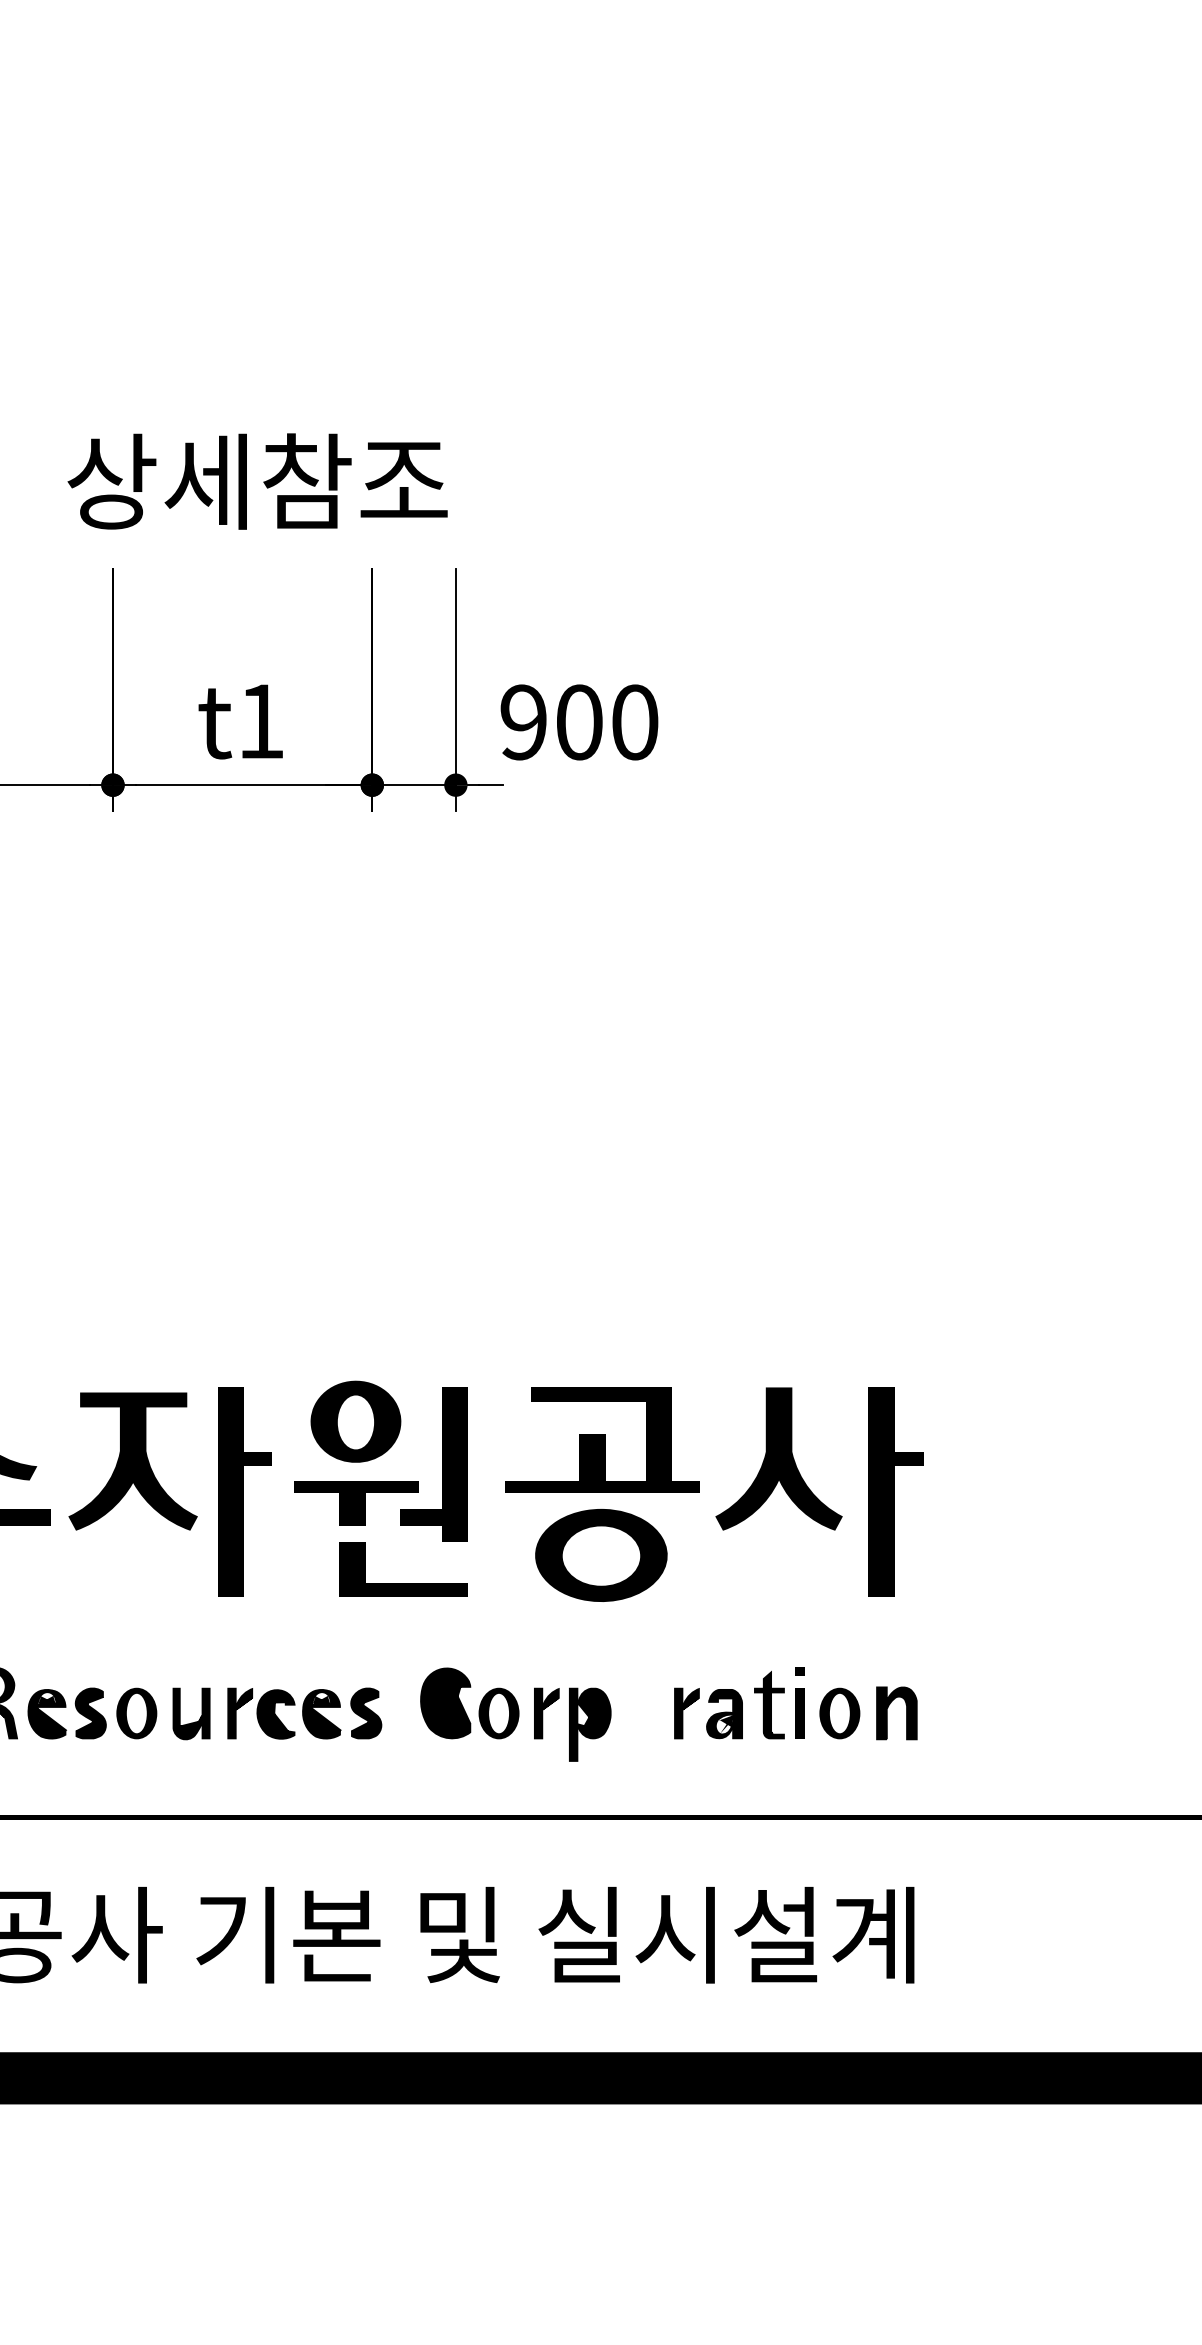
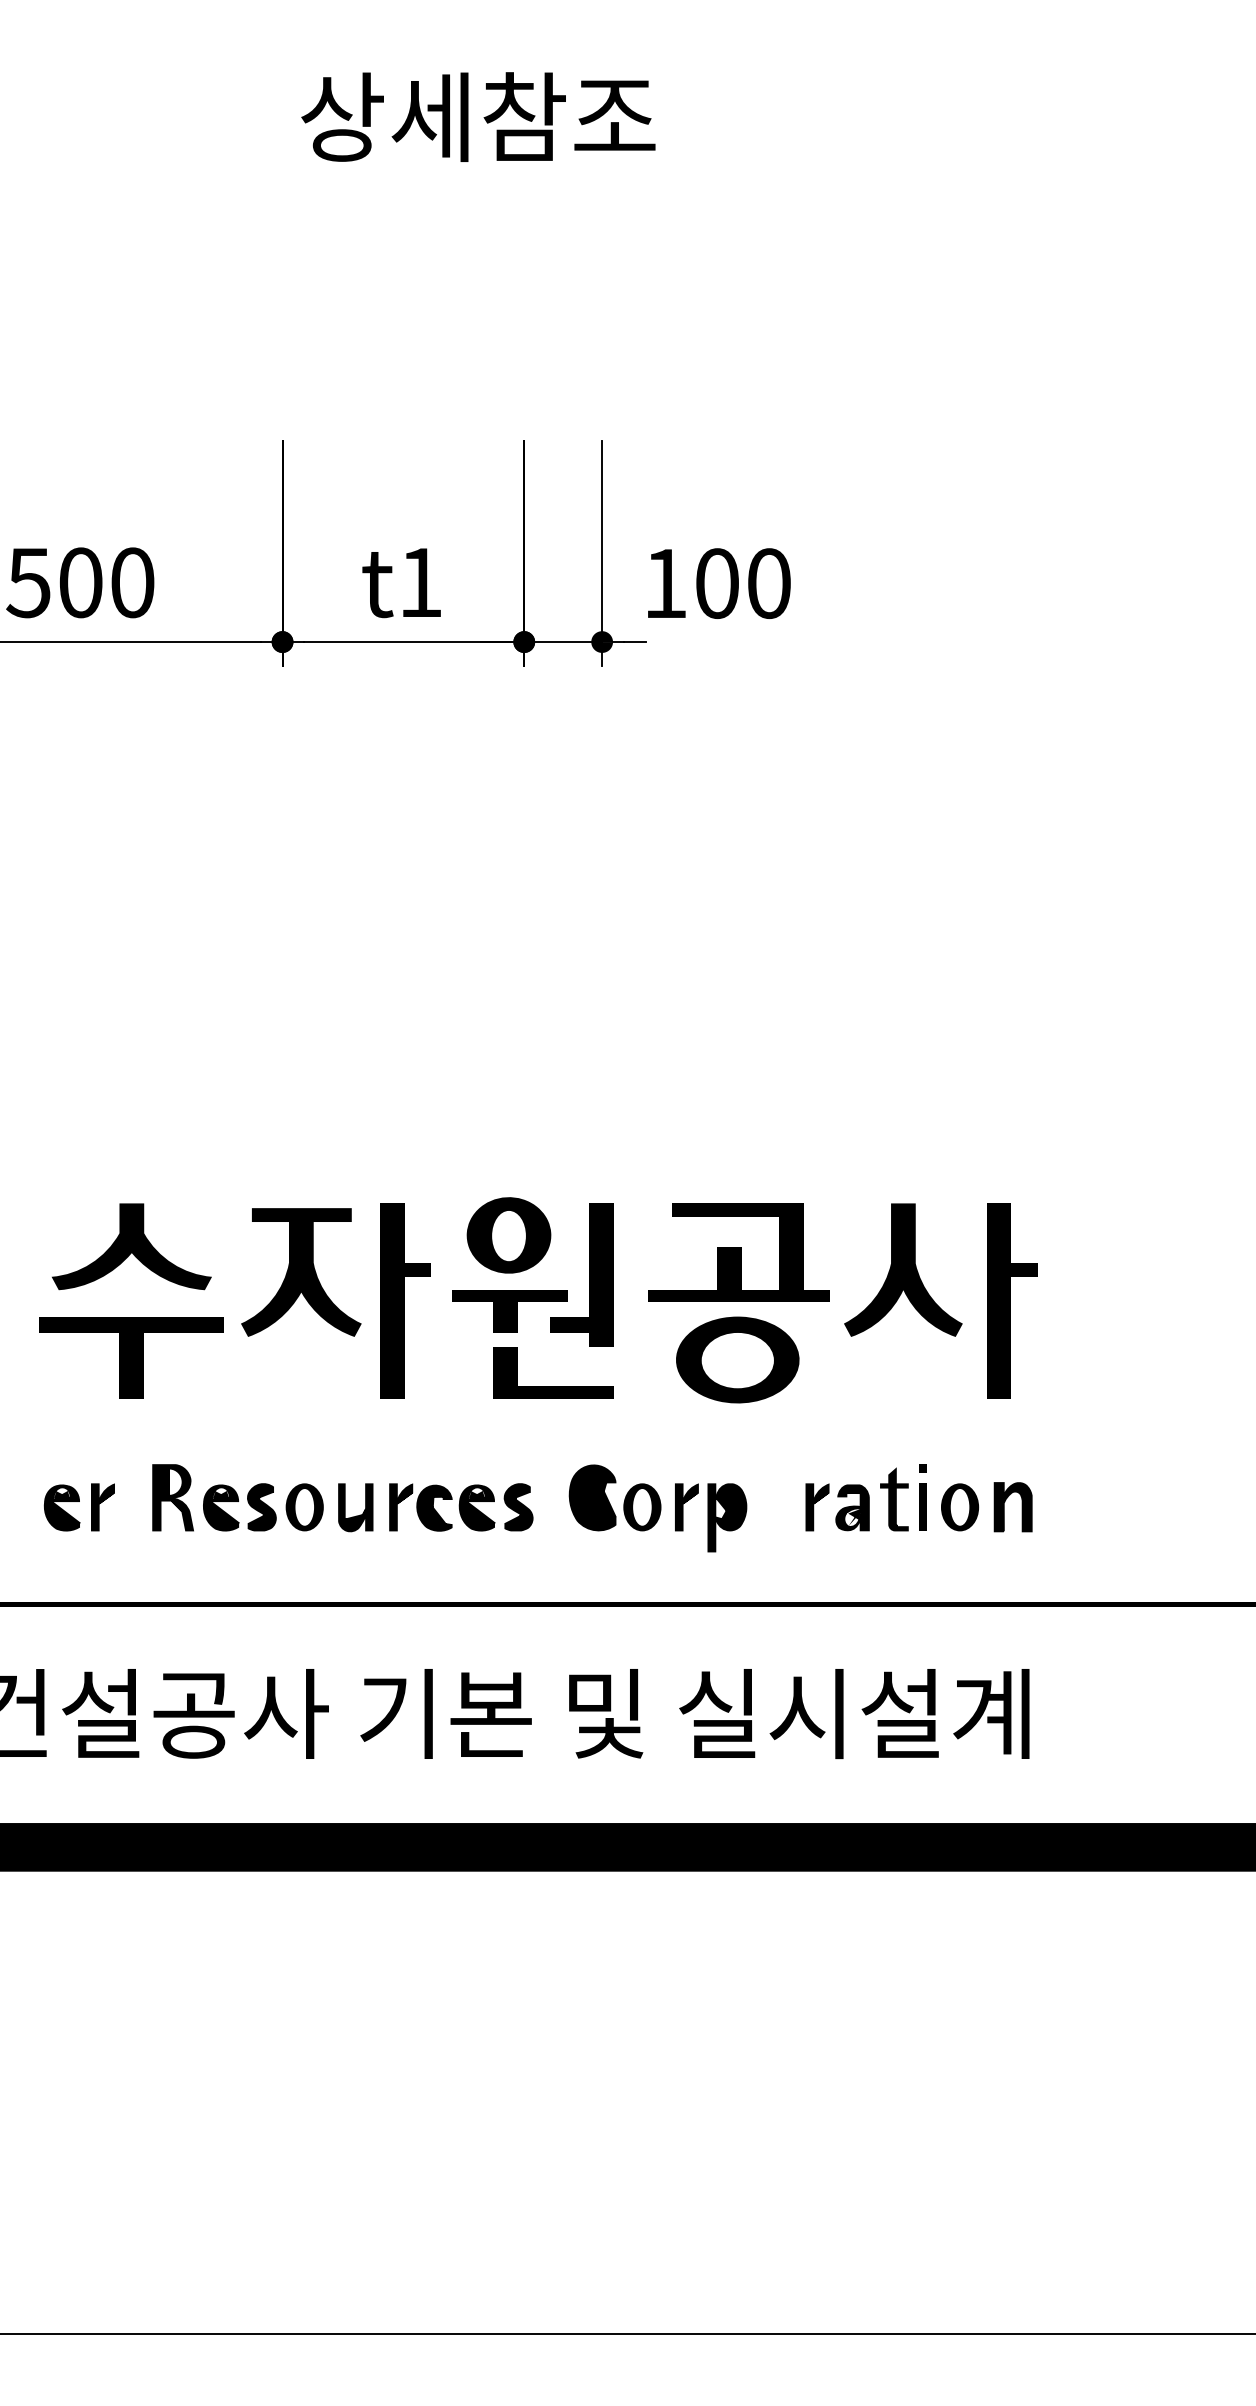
text: (257, 480) -> (478, 116), moved
text: (523, 722) -> (665, 583), 900 -> 100

